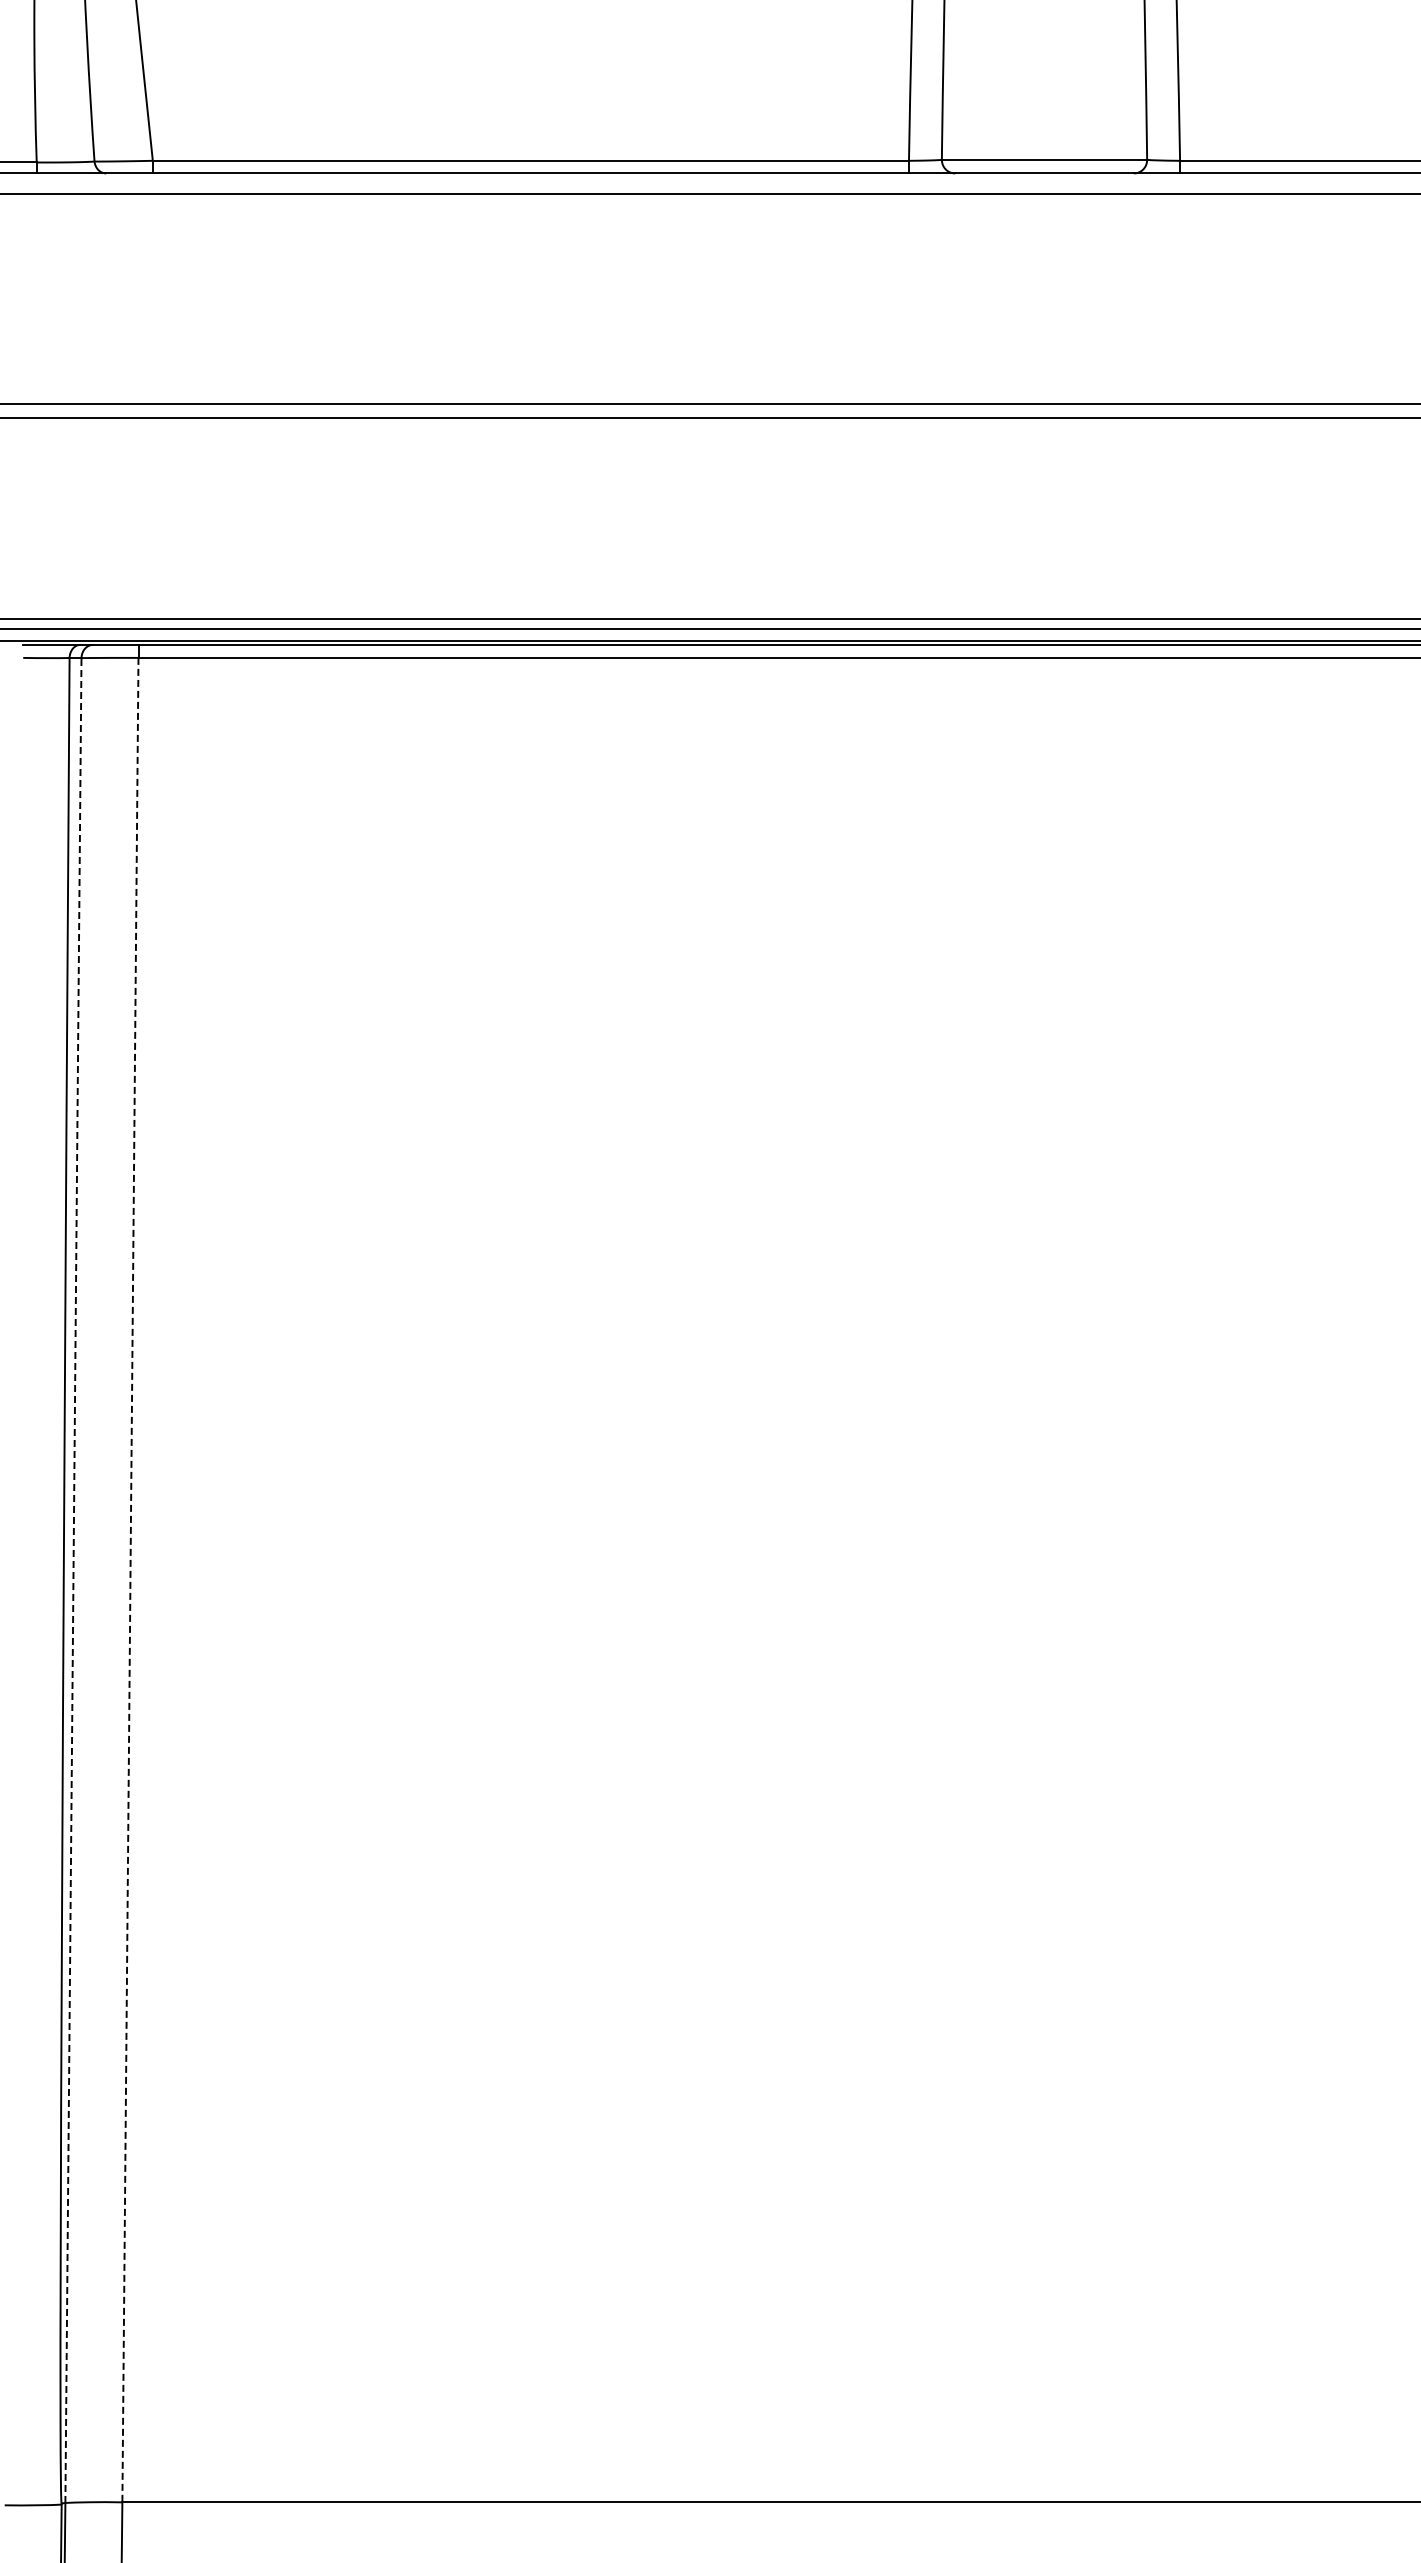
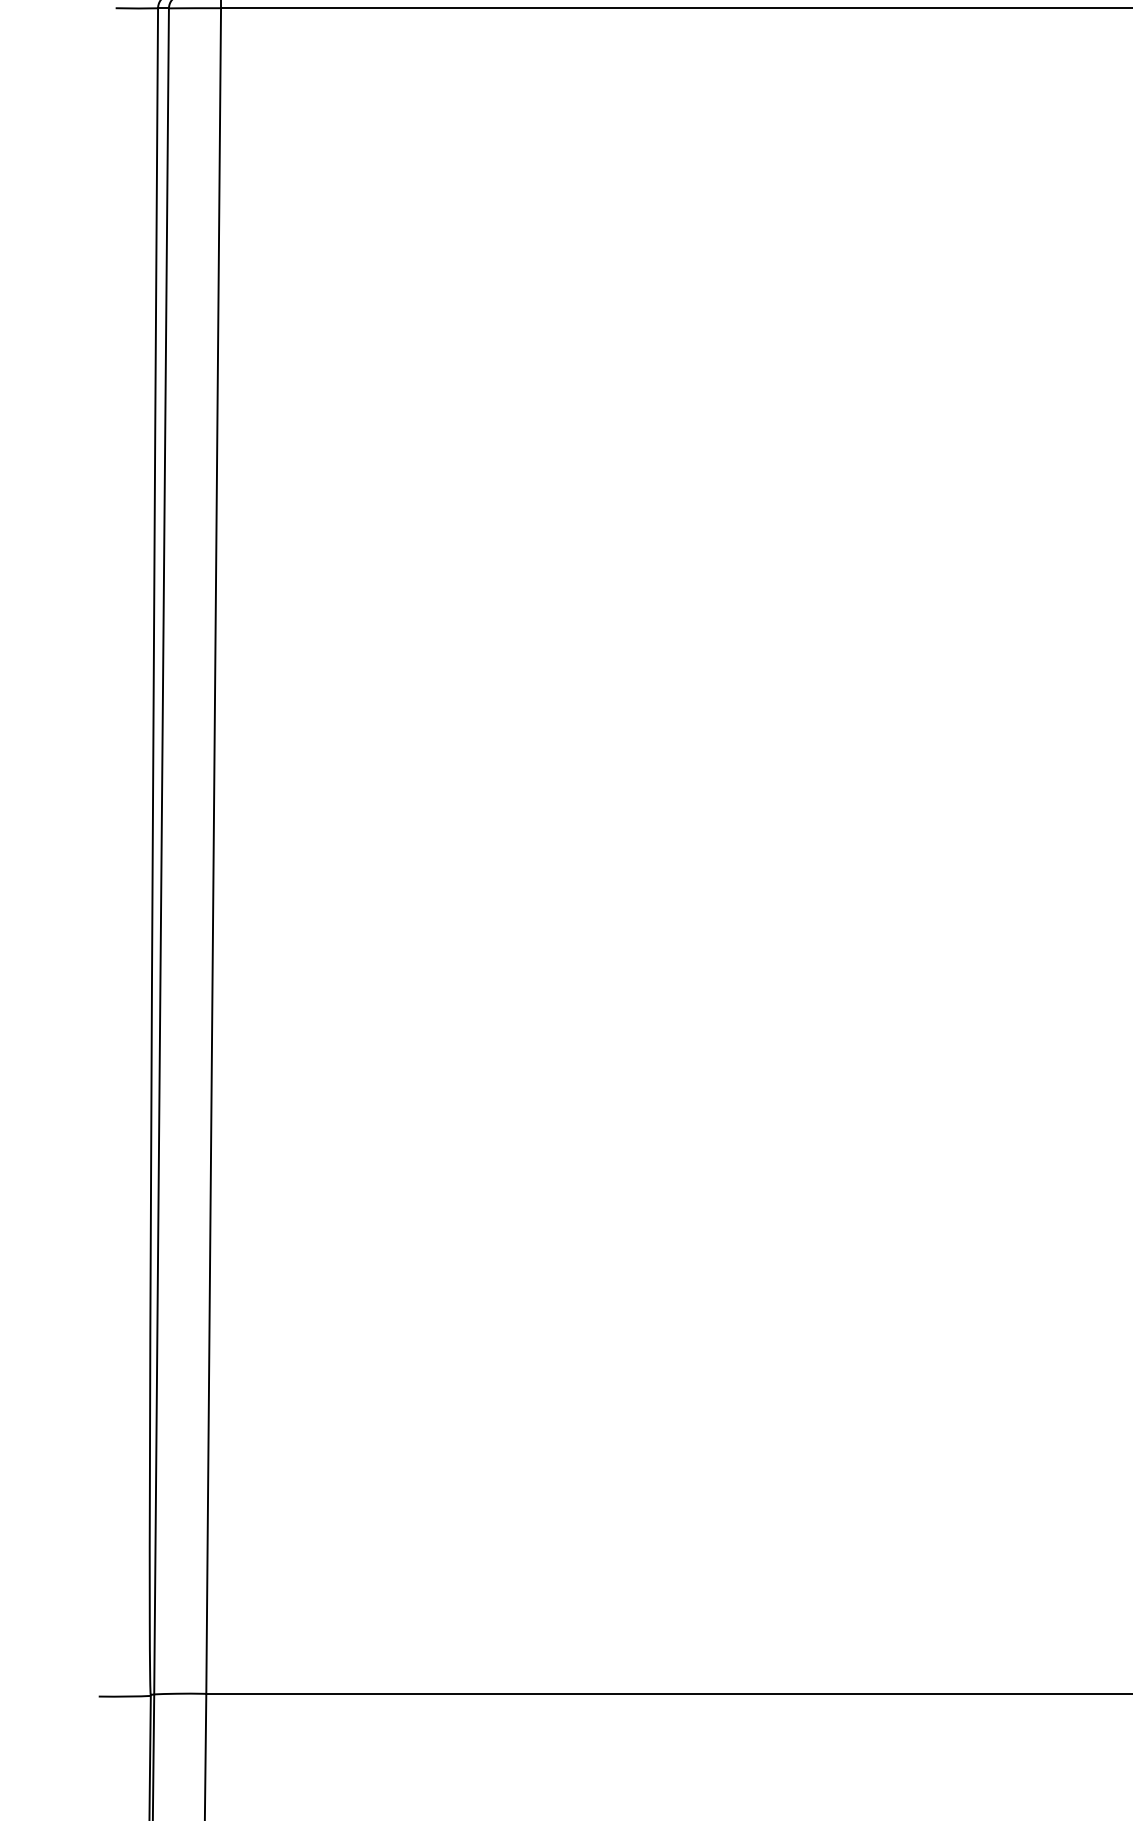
line: (73, 1580) -> (161, 851), dashed -> solid
line: (130, 1580) -> (213, 851), dashed -> solid

